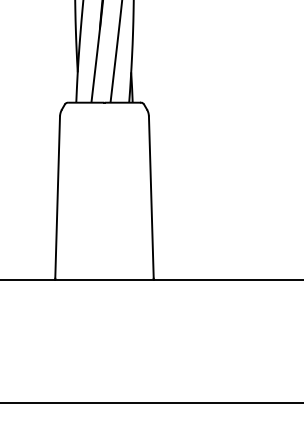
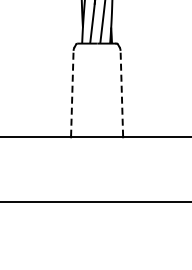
line: (57, 197) -> (72, 93), solid -> dashed
line: (150, 197) -> (121, 93), solid -> dashed

